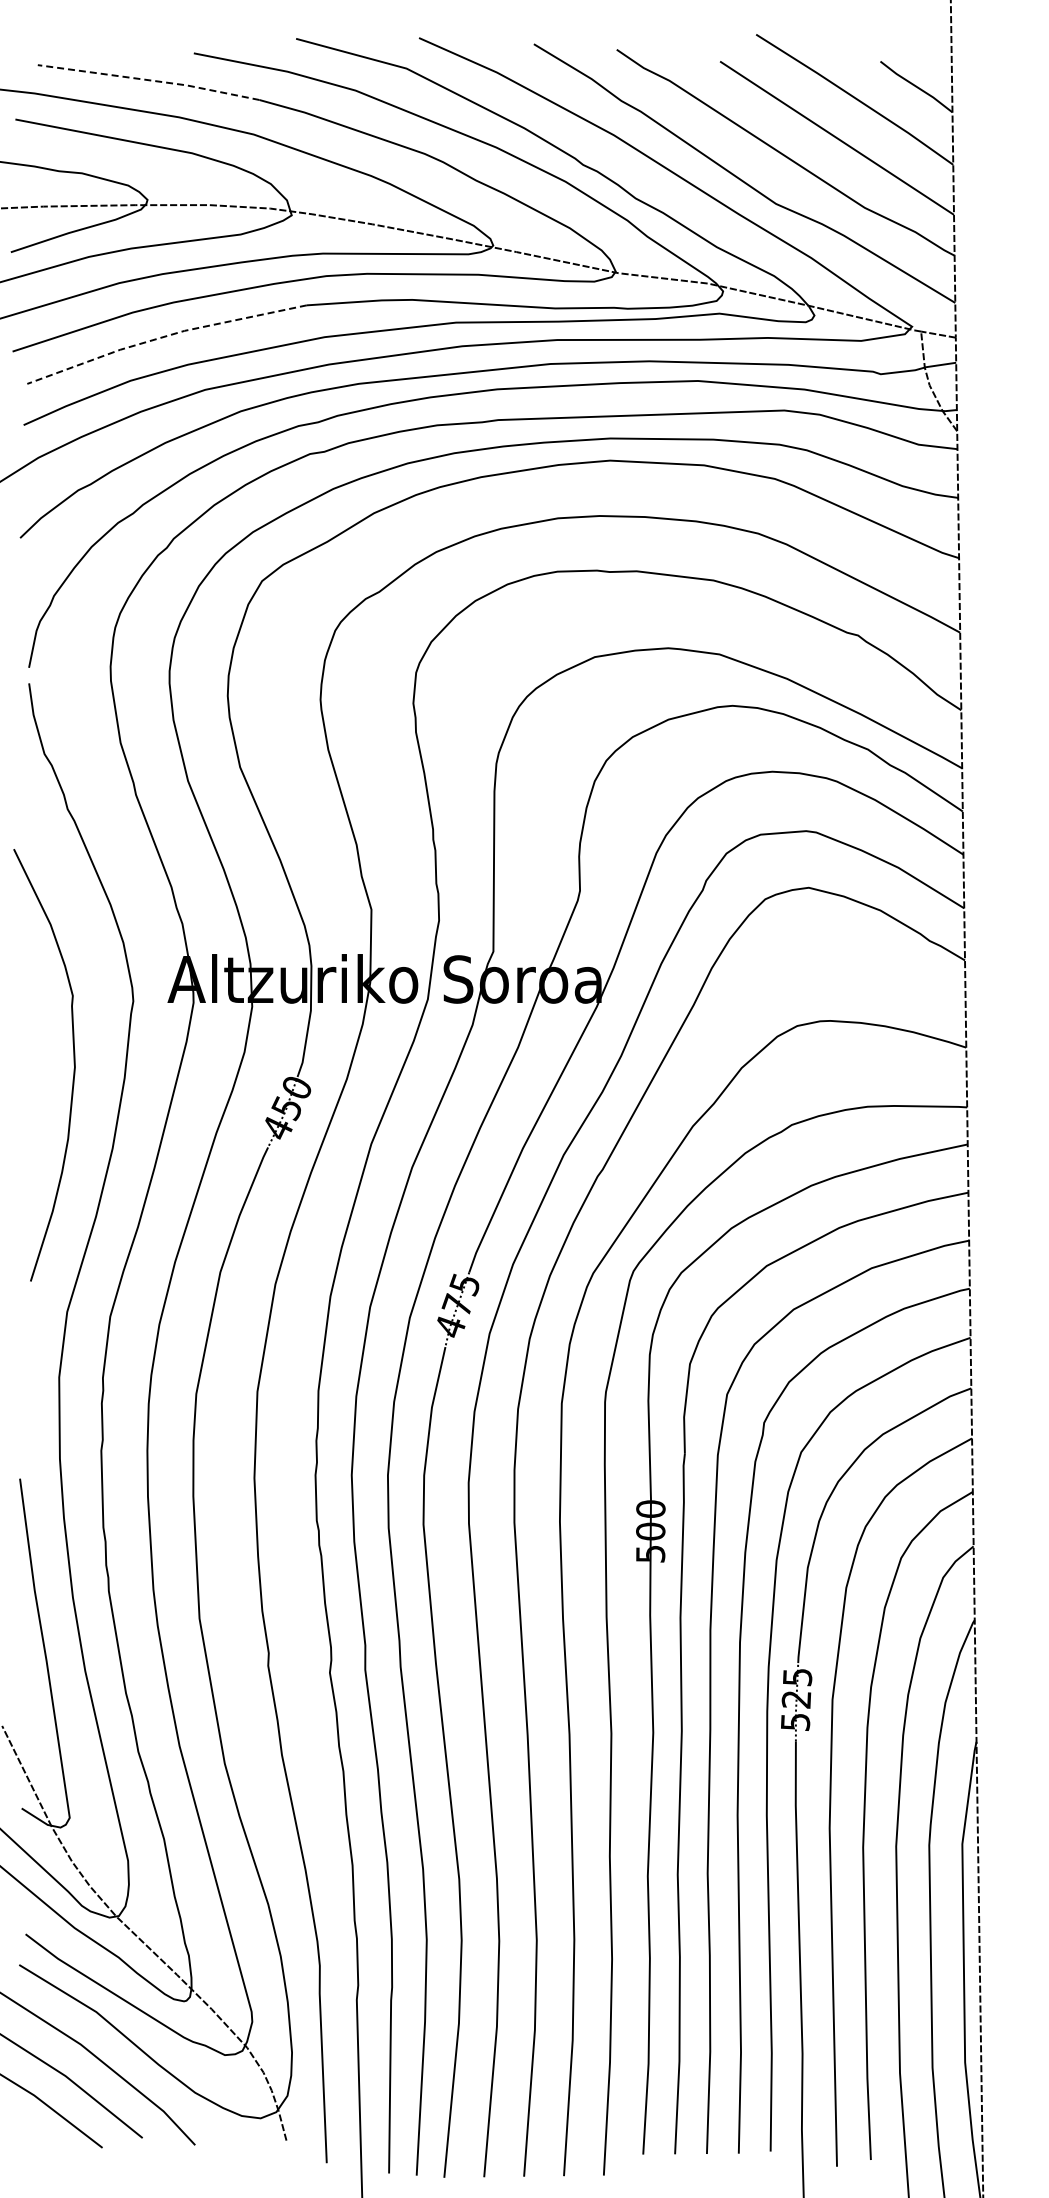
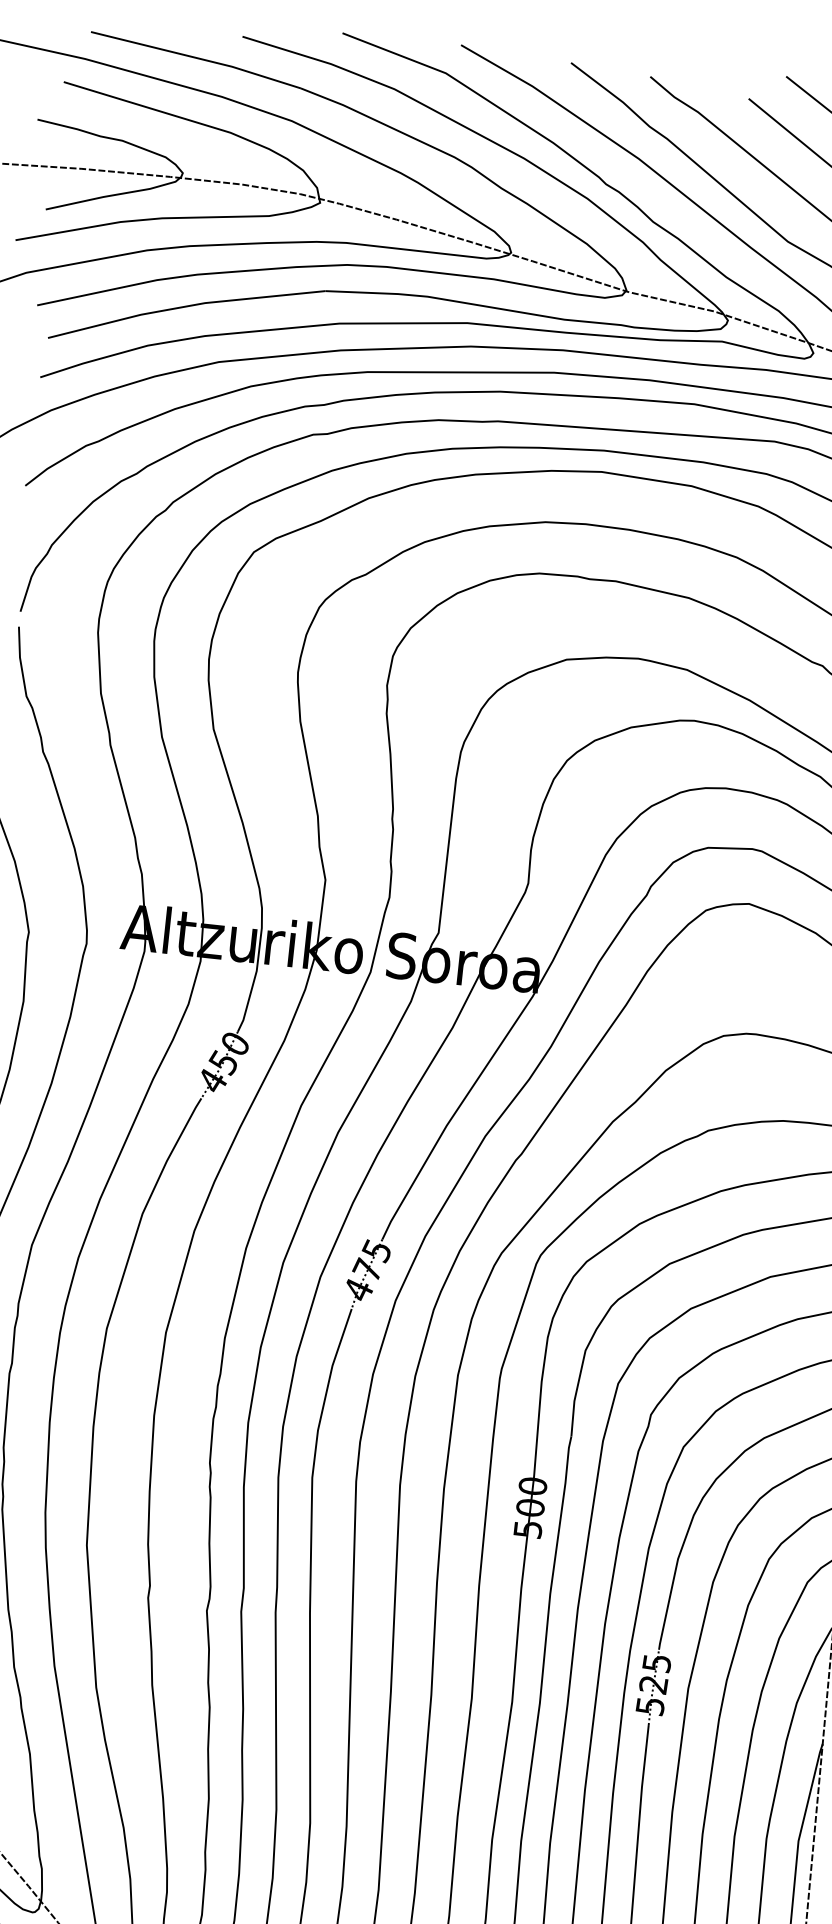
line: (149, 80) -> (196, 58), dashed -> solid
line: (164, 336) -> (185, 306), dashed -> solid

